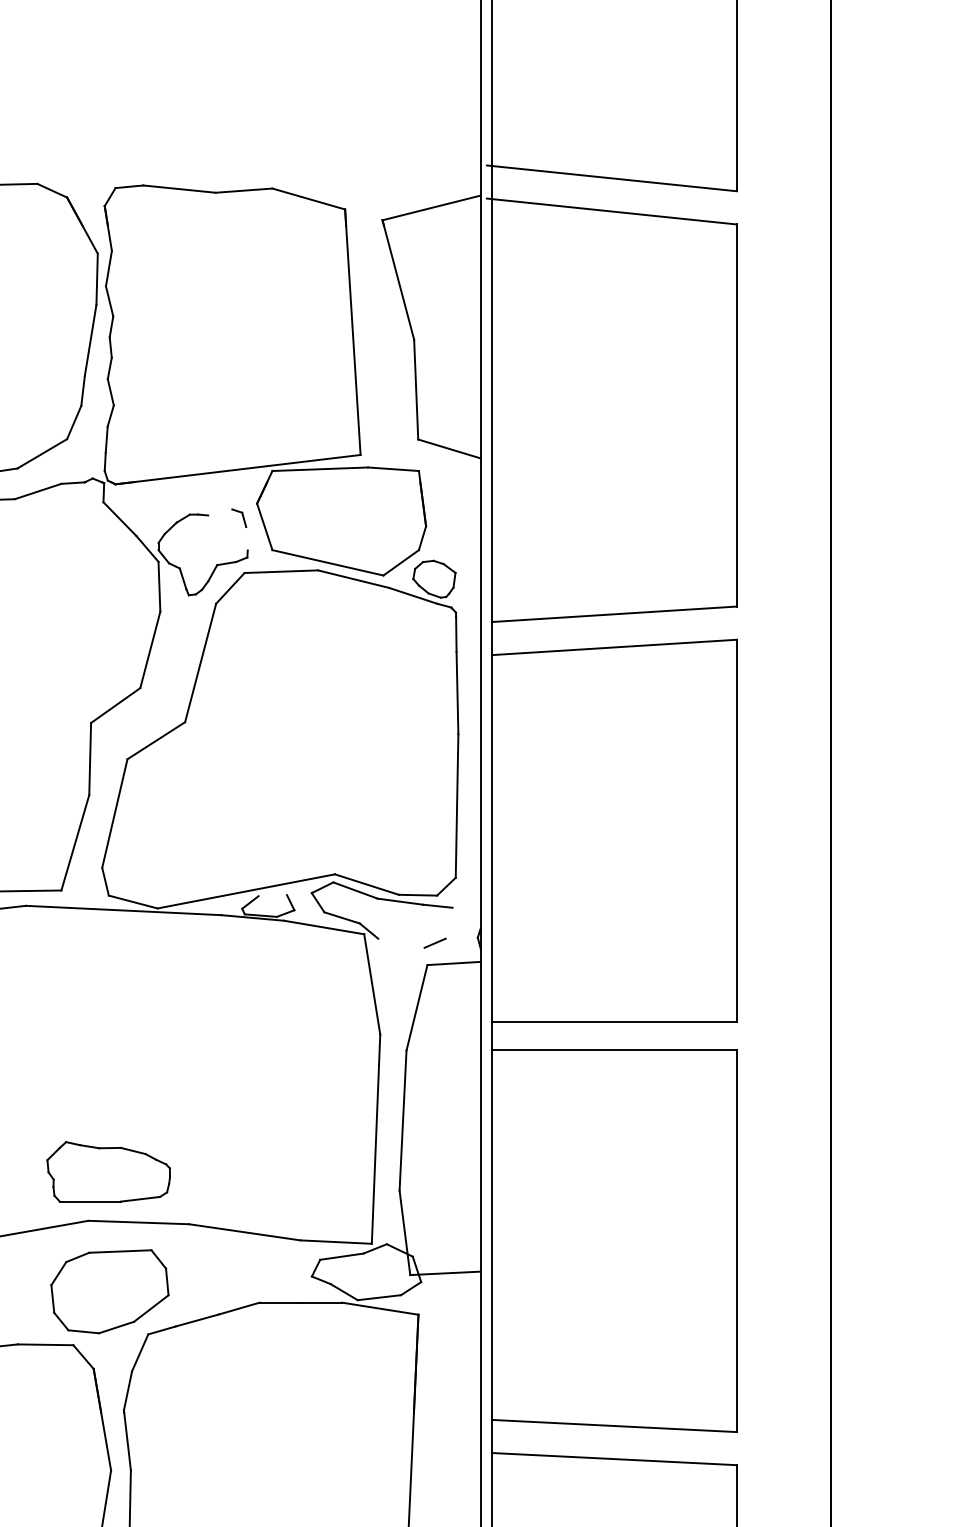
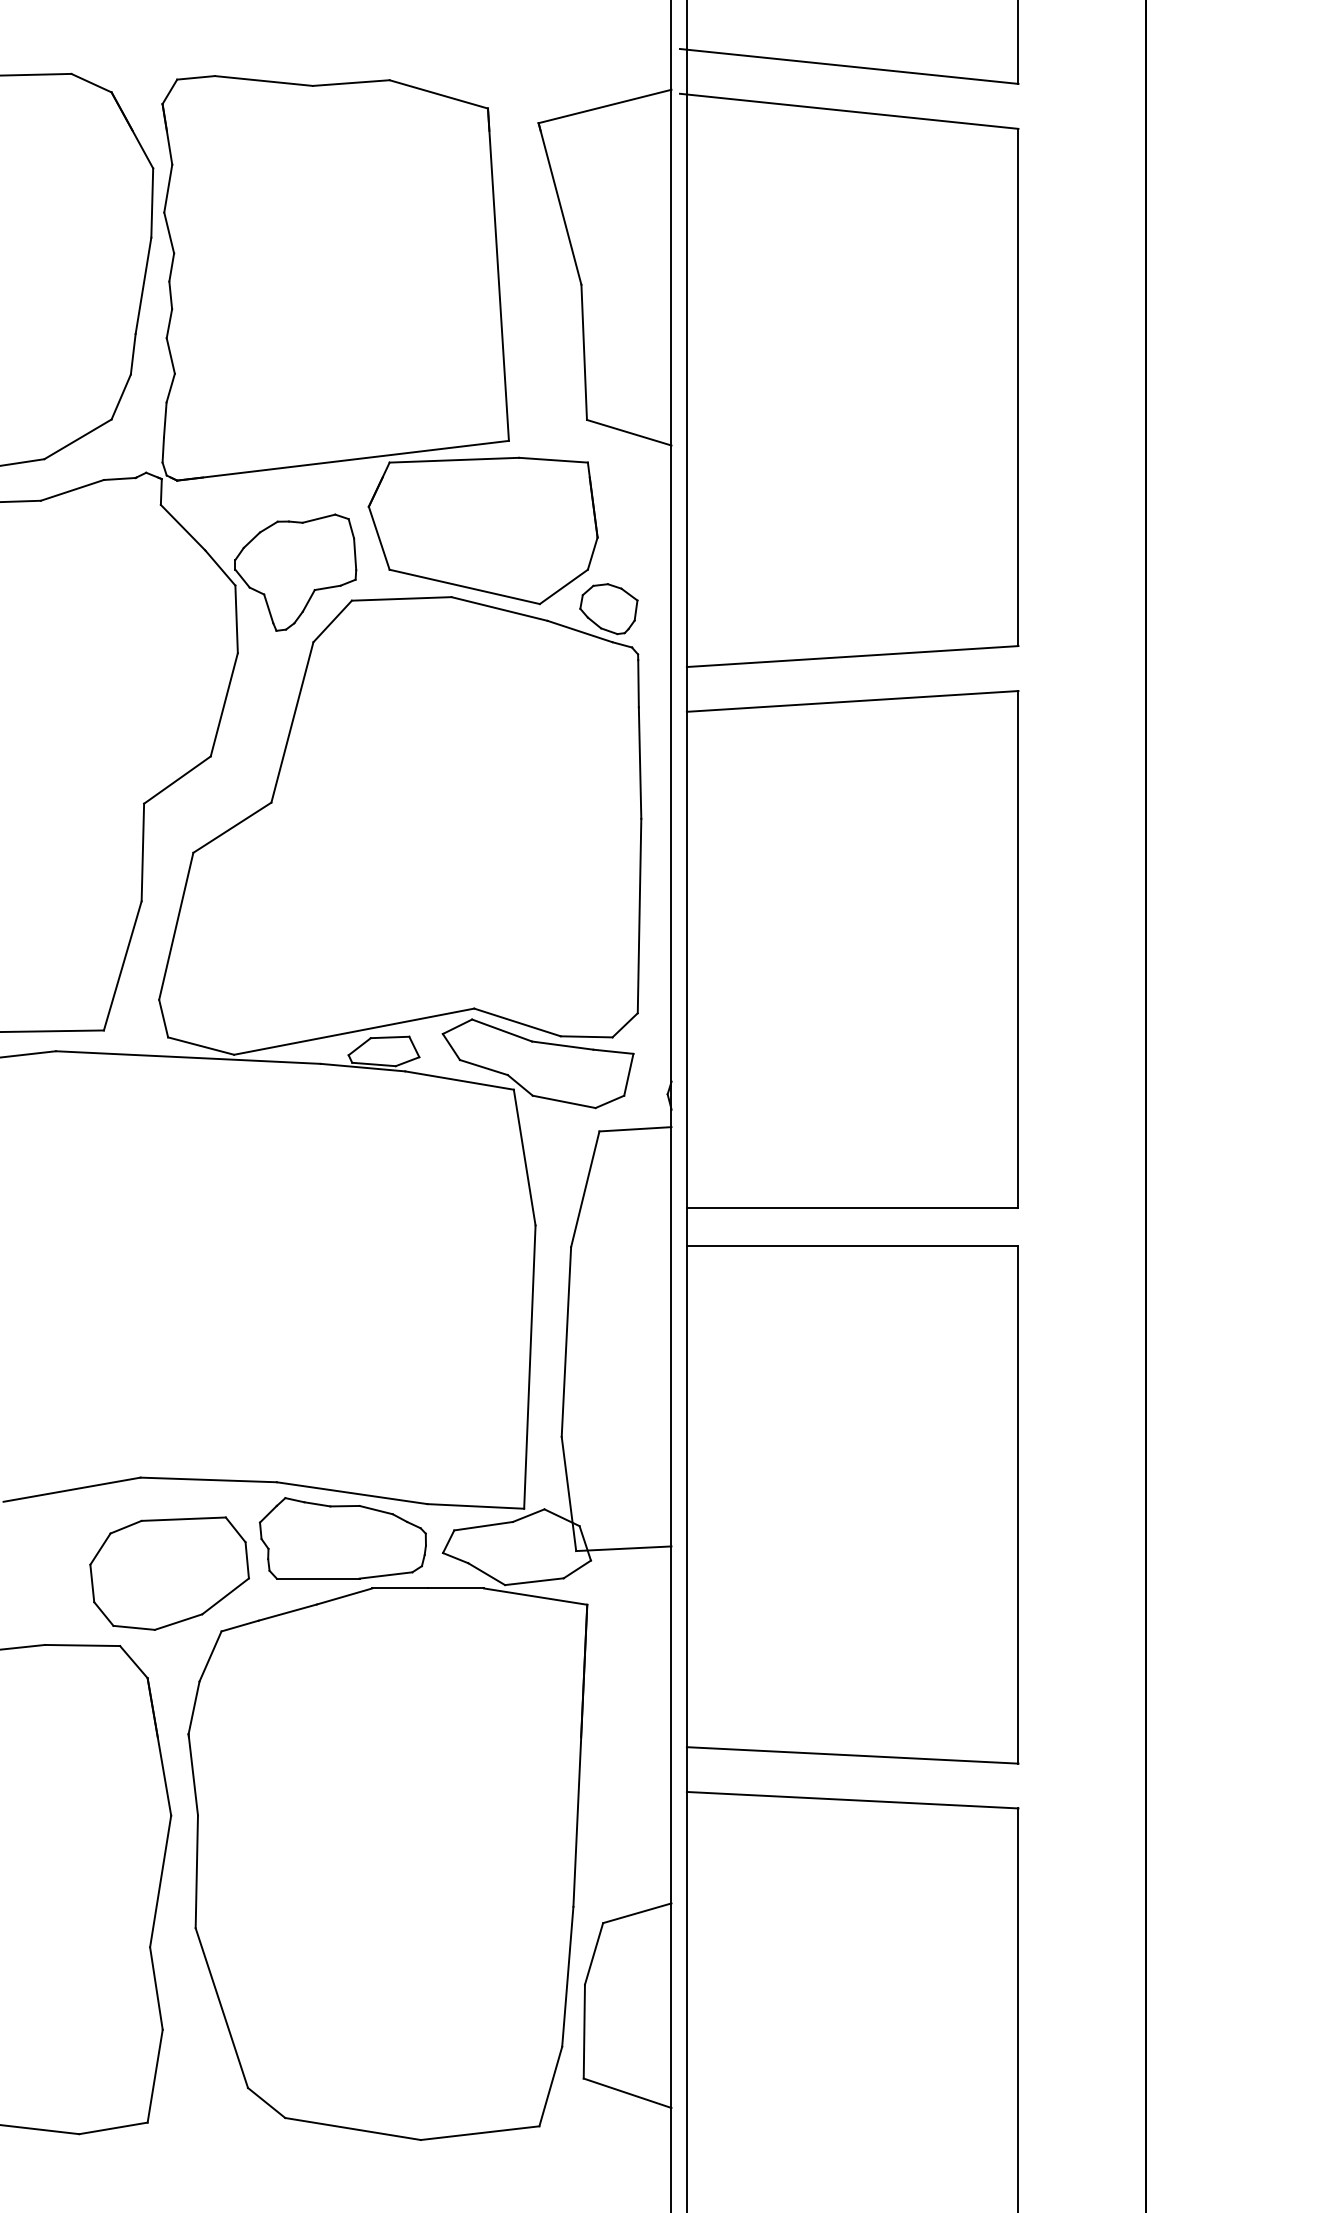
line: (219, 512) -> (318, 518), added
line: (247, 538) -> (355, 554), added
line: (272, 895) -> (389, 1037), added
line: (448, 923) -> (628, 1074), added
line: (400, 942) -> (563, 1101), added
part: (108, 1171) -> (342, 1538), moved

